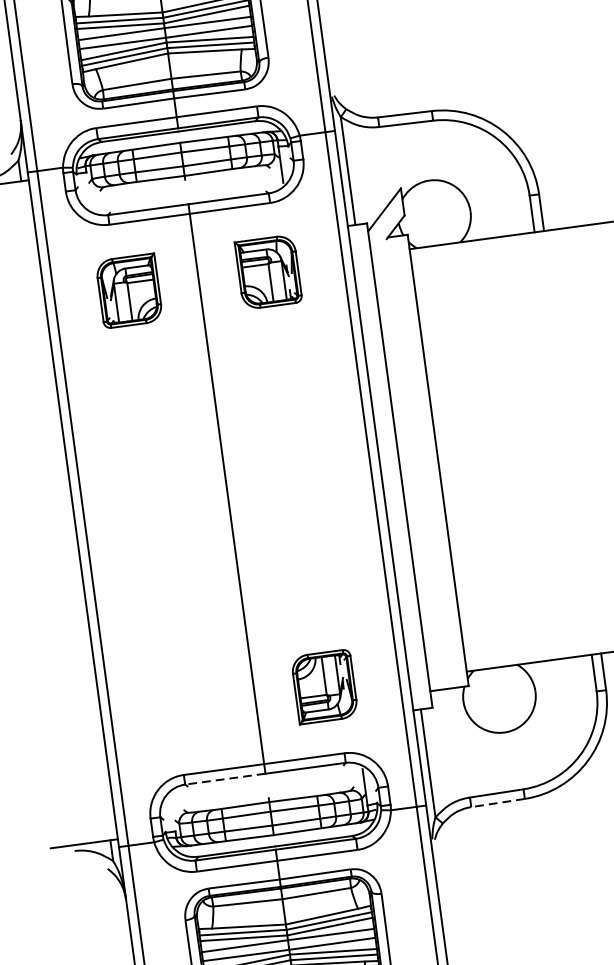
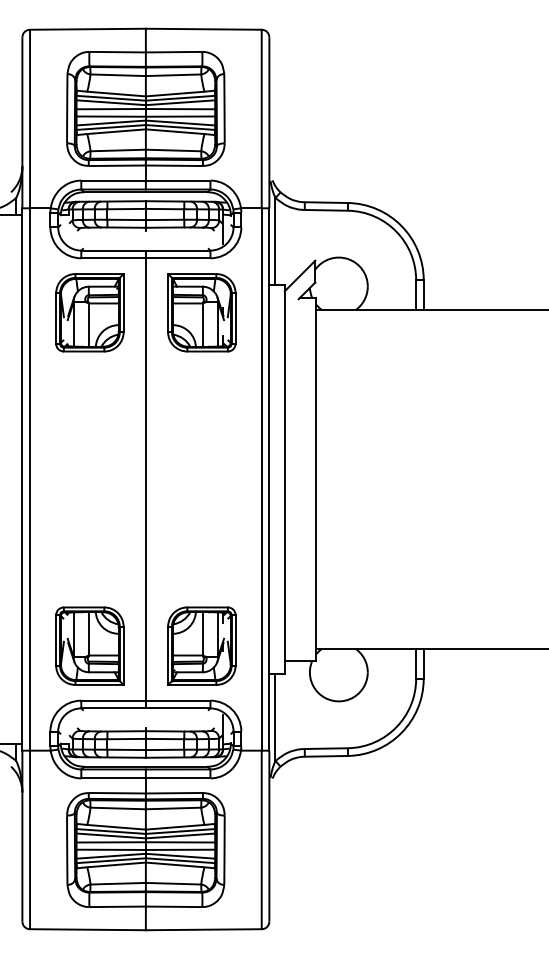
part: (268, 271) -> (201, 312), size x1.43
part: (128, 290) -> (89, 312), size x1.43
part: (324, 686) -> (201, 645), size x1.43
part: (184, 704) -> (89, 645), added
line: (225, 779) -> (113, 708), dashed -> solid
line: (498, 803) -> (326, 756), dashed -> solid

